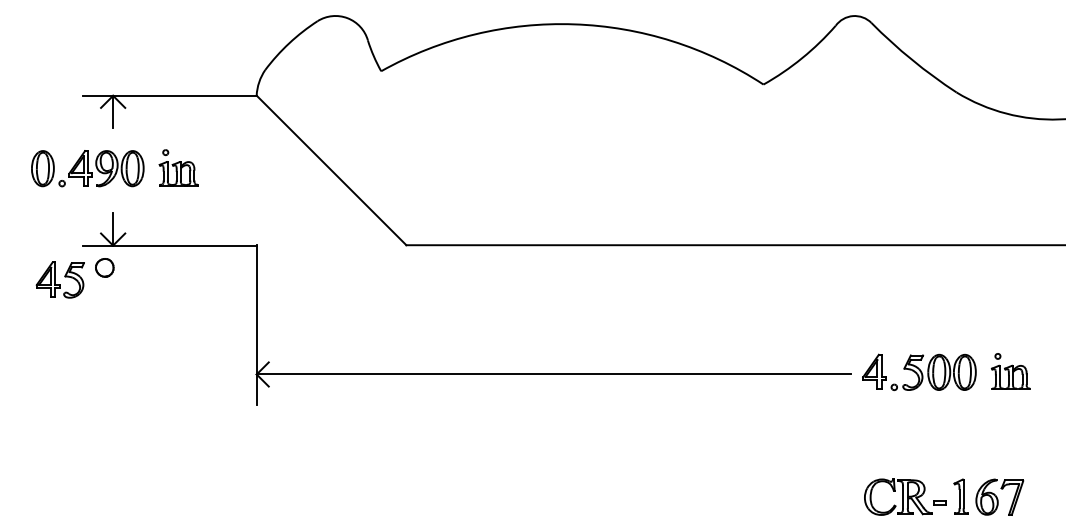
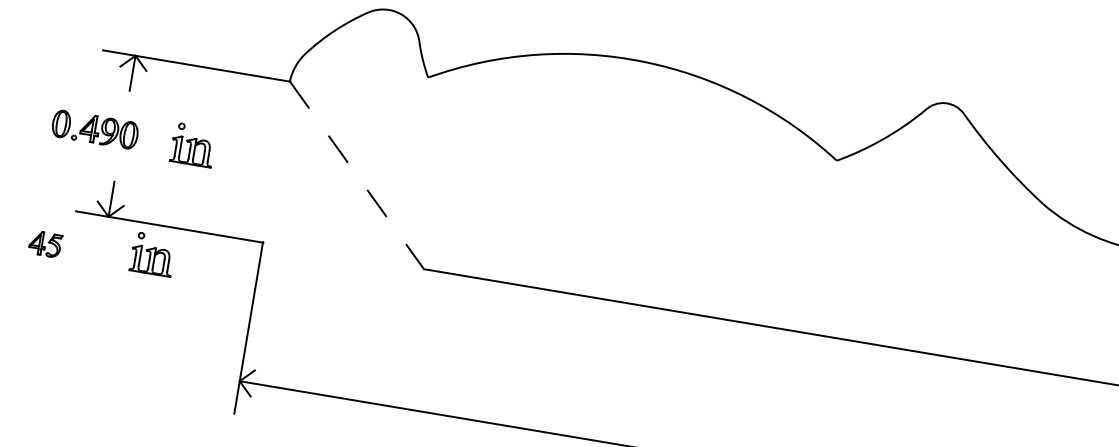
part: (87, 168) -> (94, 129), size x0.7
line: (331, 170) -> (356, 175), solid -> dashed
part: (104, 267) -> (95, 238), removed
part: (158, 272) -> (152, 253), added
part: (59, 279) -> (44, 243), size x0.6

